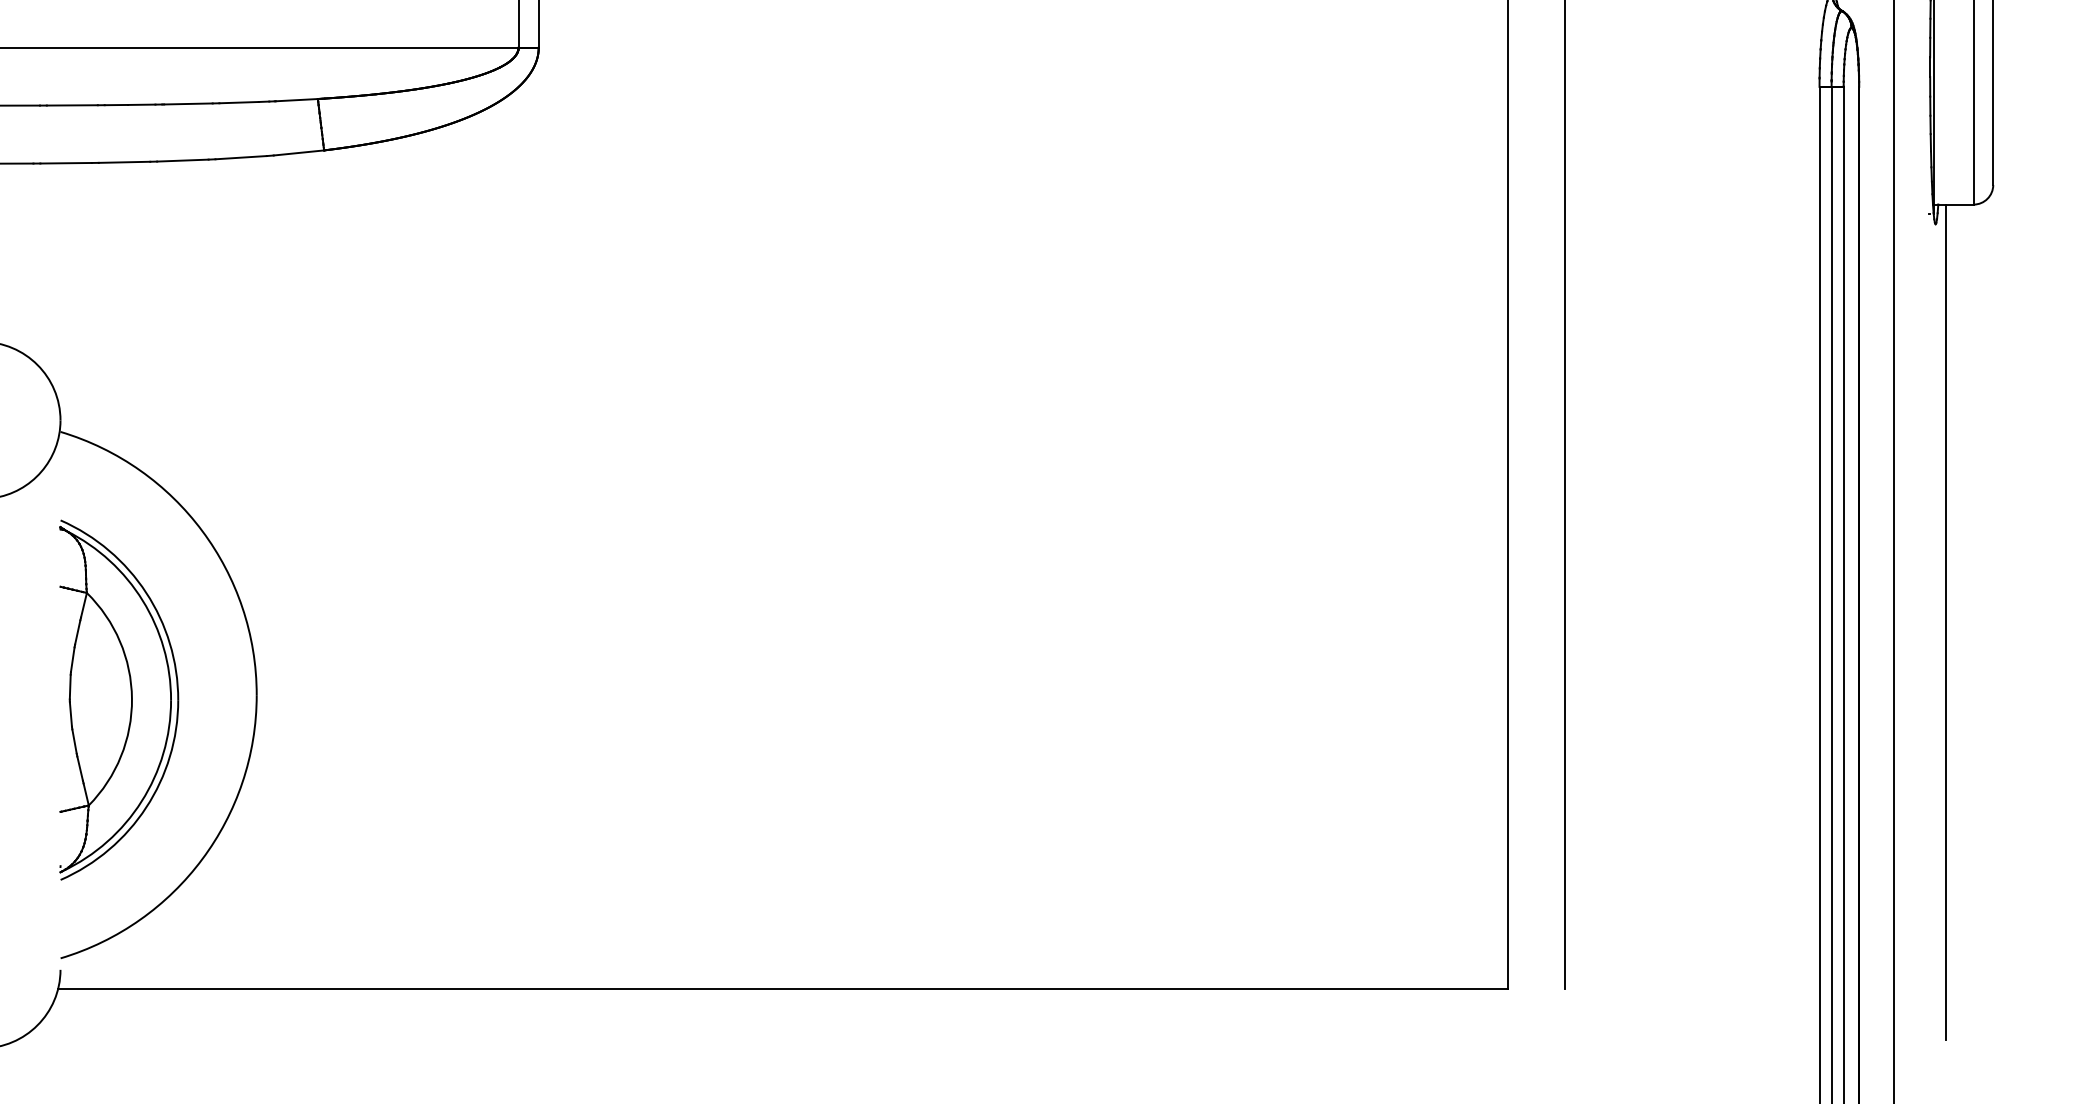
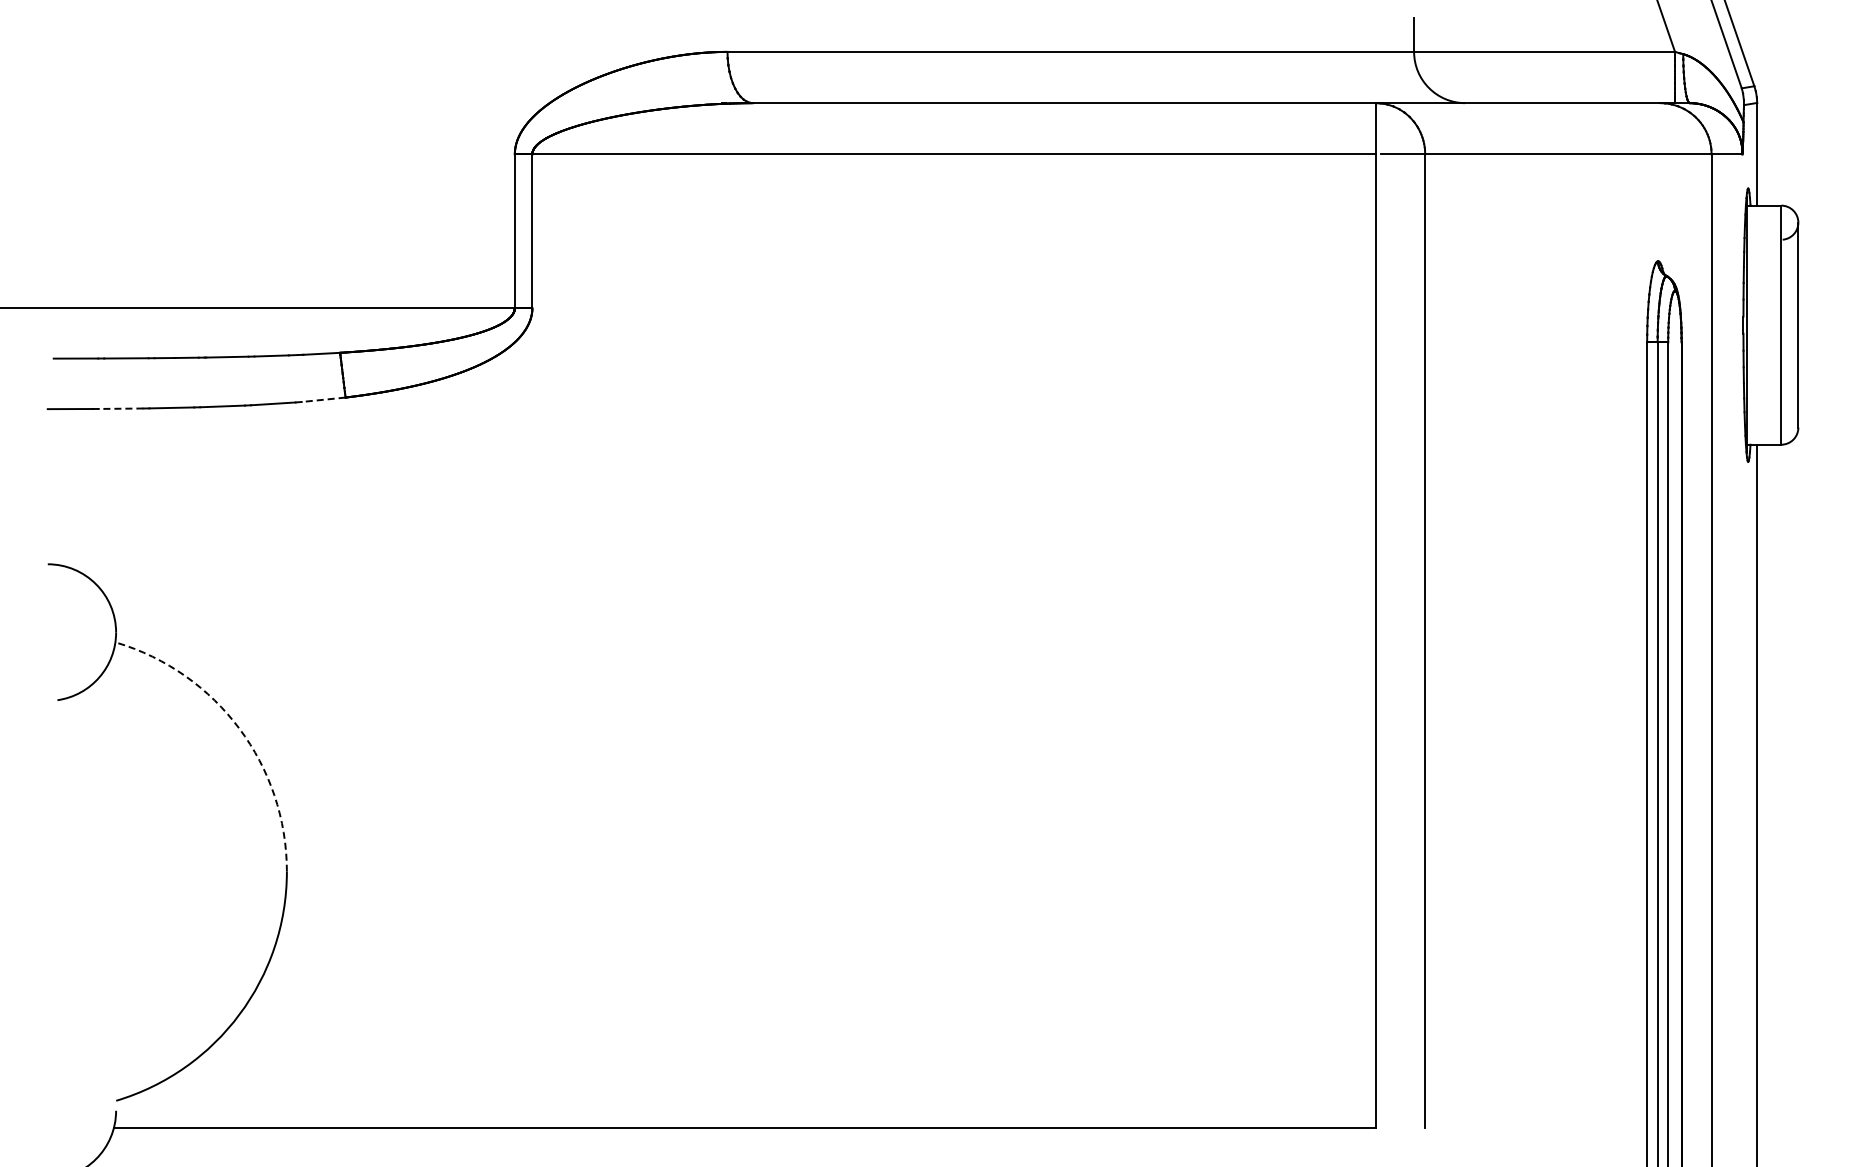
line: (298, 152) -> (323, 399), solid -> dashed
line: (65, 162) -> (120, 408), solid -> dashed
arc: (202, 530) -> (239, 728), solid -> dashed
part: (119, 700) -> (167, 876), removed

